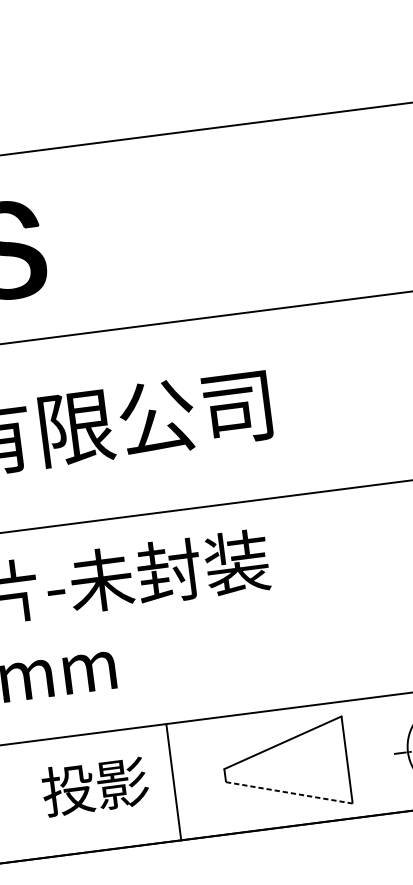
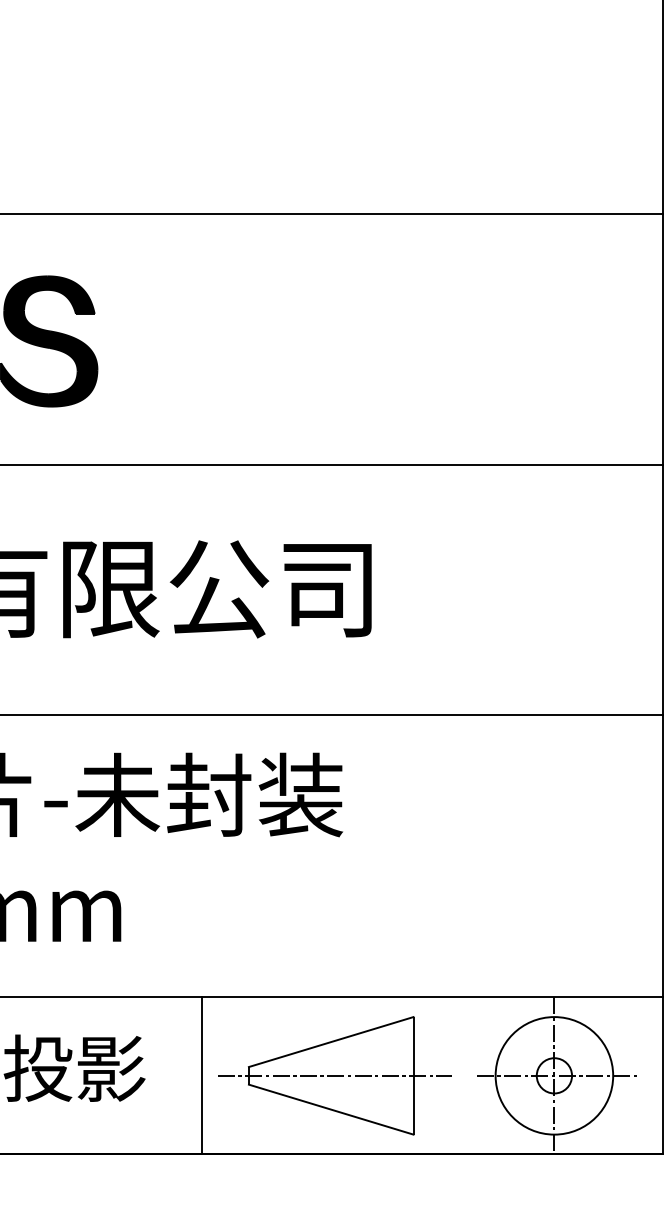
line: (289, 767) -> (335, 1075), added
line: (173, 781) -> (201, 1075), moved
line: (289, 792) -> (331, 1109), dashed -> solid

